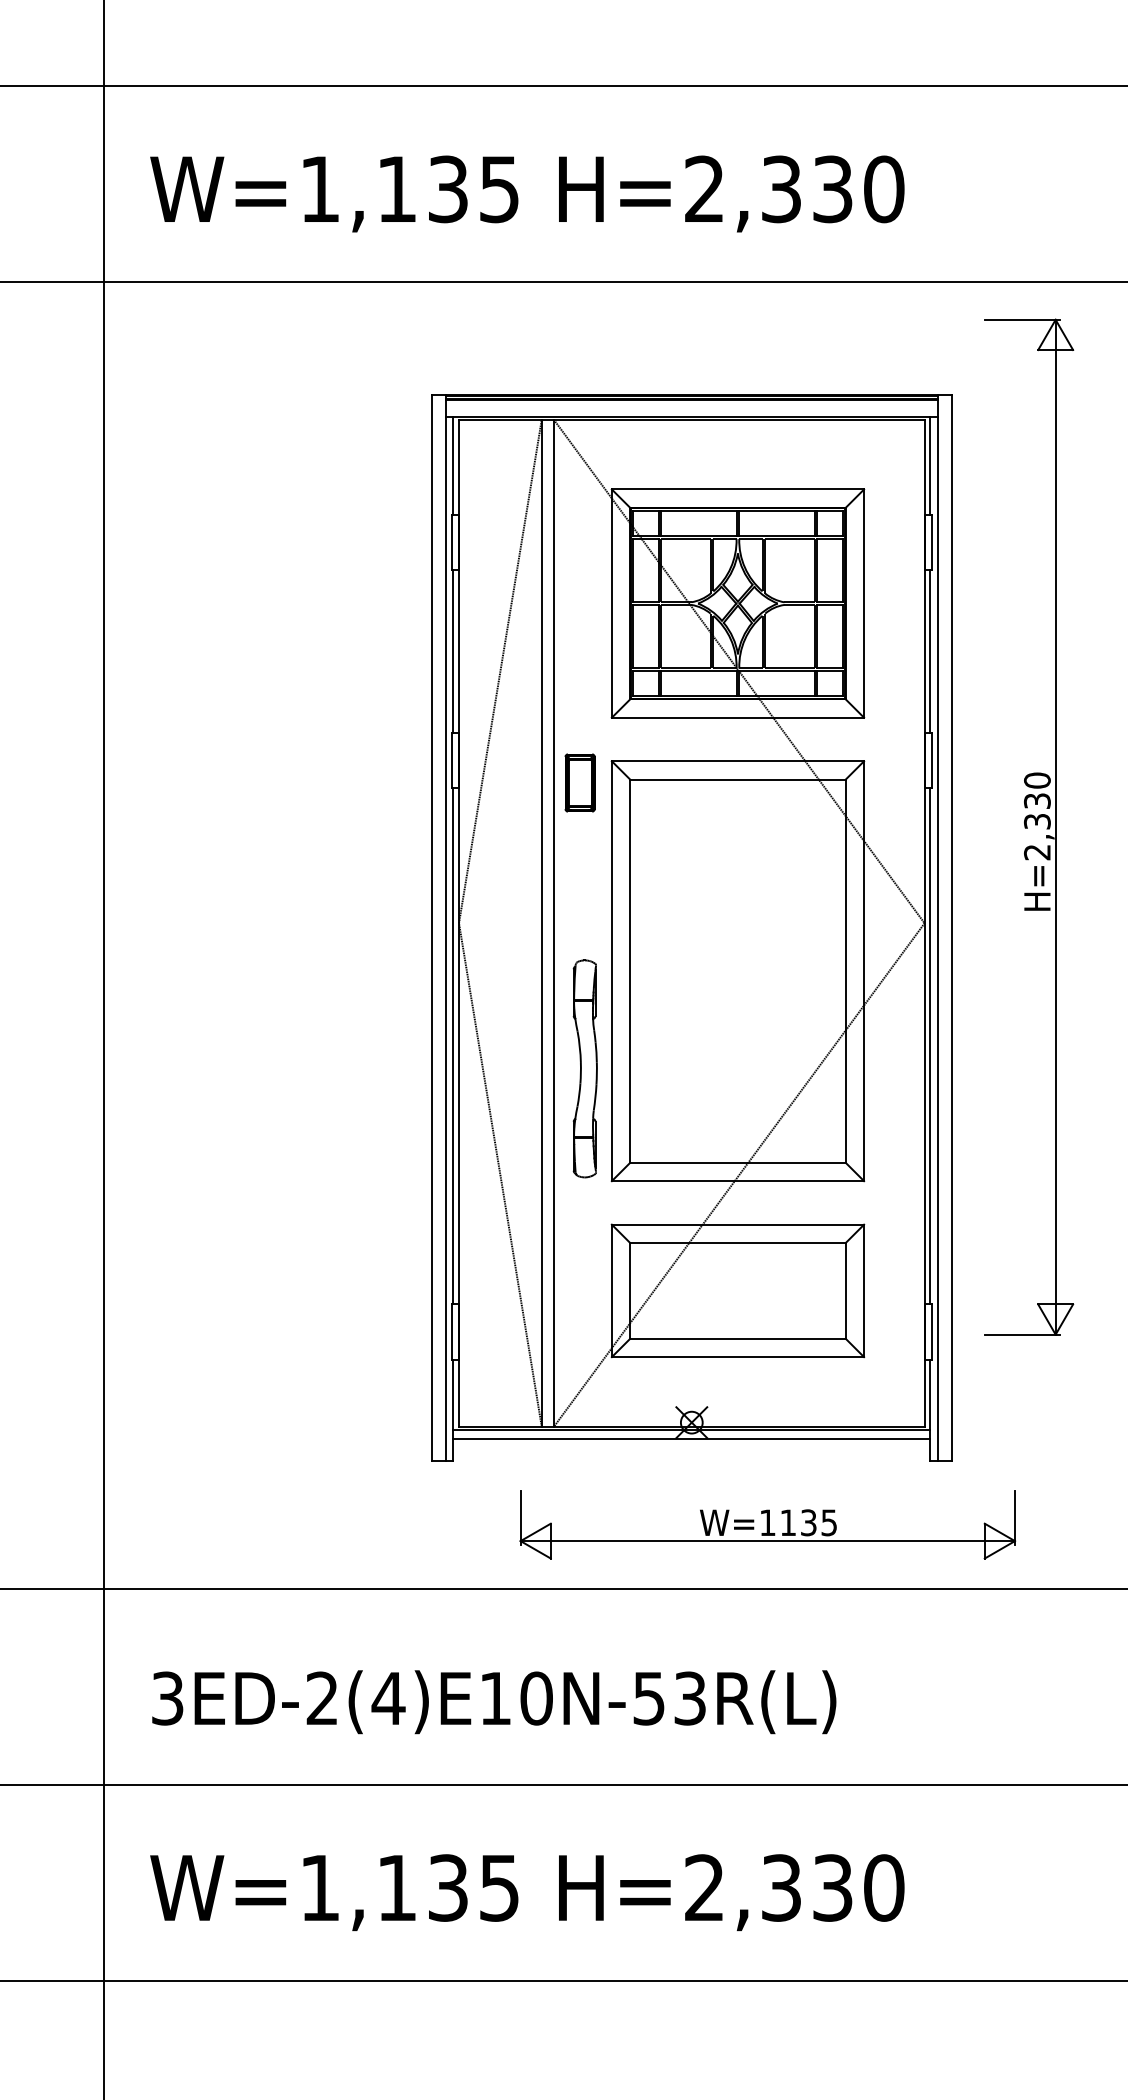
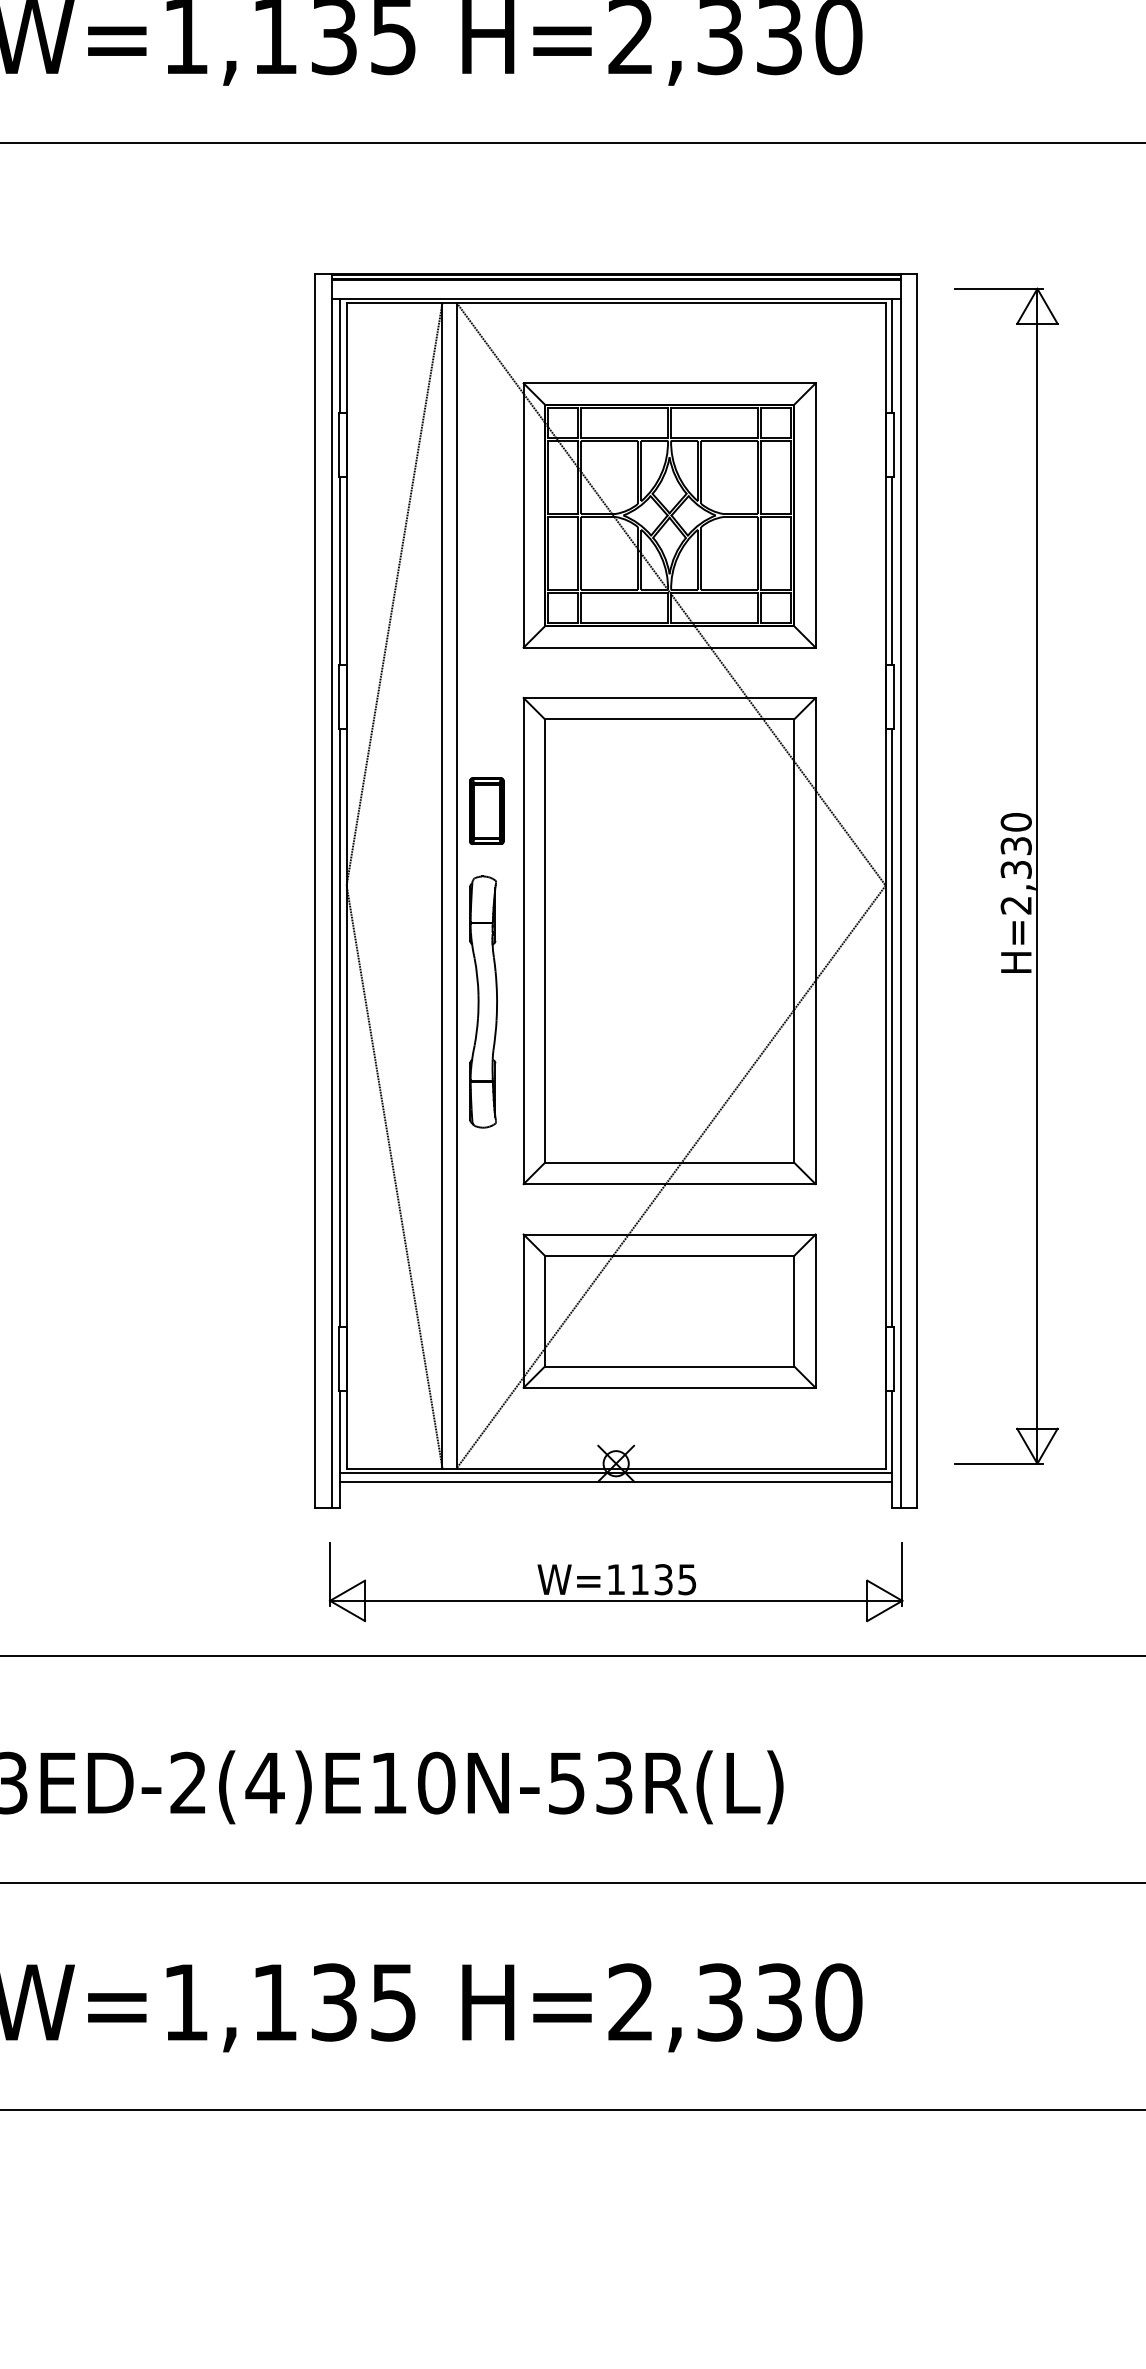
part: (579, 782) -> (486, 810), moved
part: (1029, 826) -> (1007, 875), moved
part: (584, 1068) -> (482, 1001), moved
part: (767, 1524) -> (615, 1581), moved

